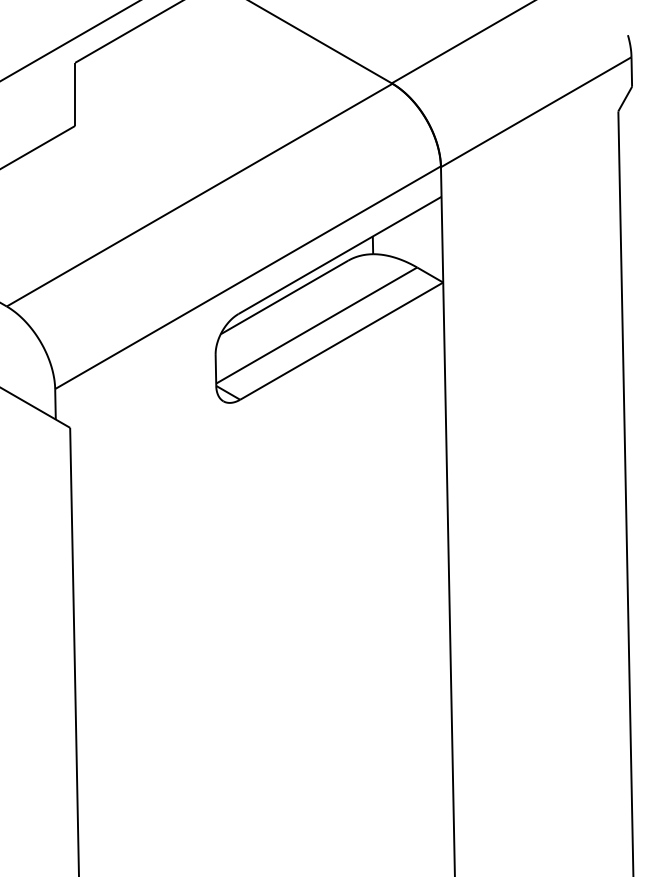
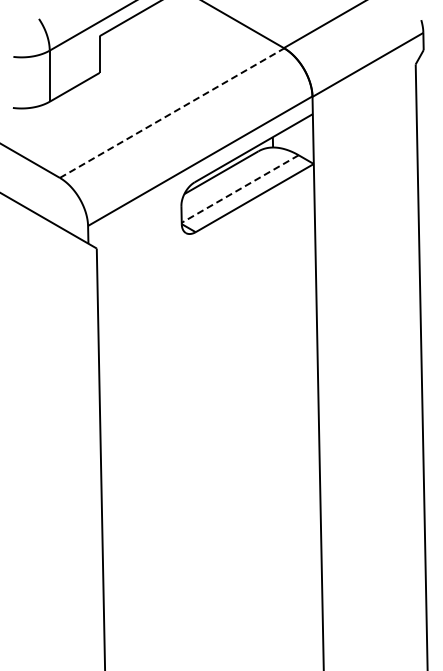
line: (200, 195) -> (172, 113), solid -> dashed
line: (317, 326) -> (240, 189), solid -> dashed

